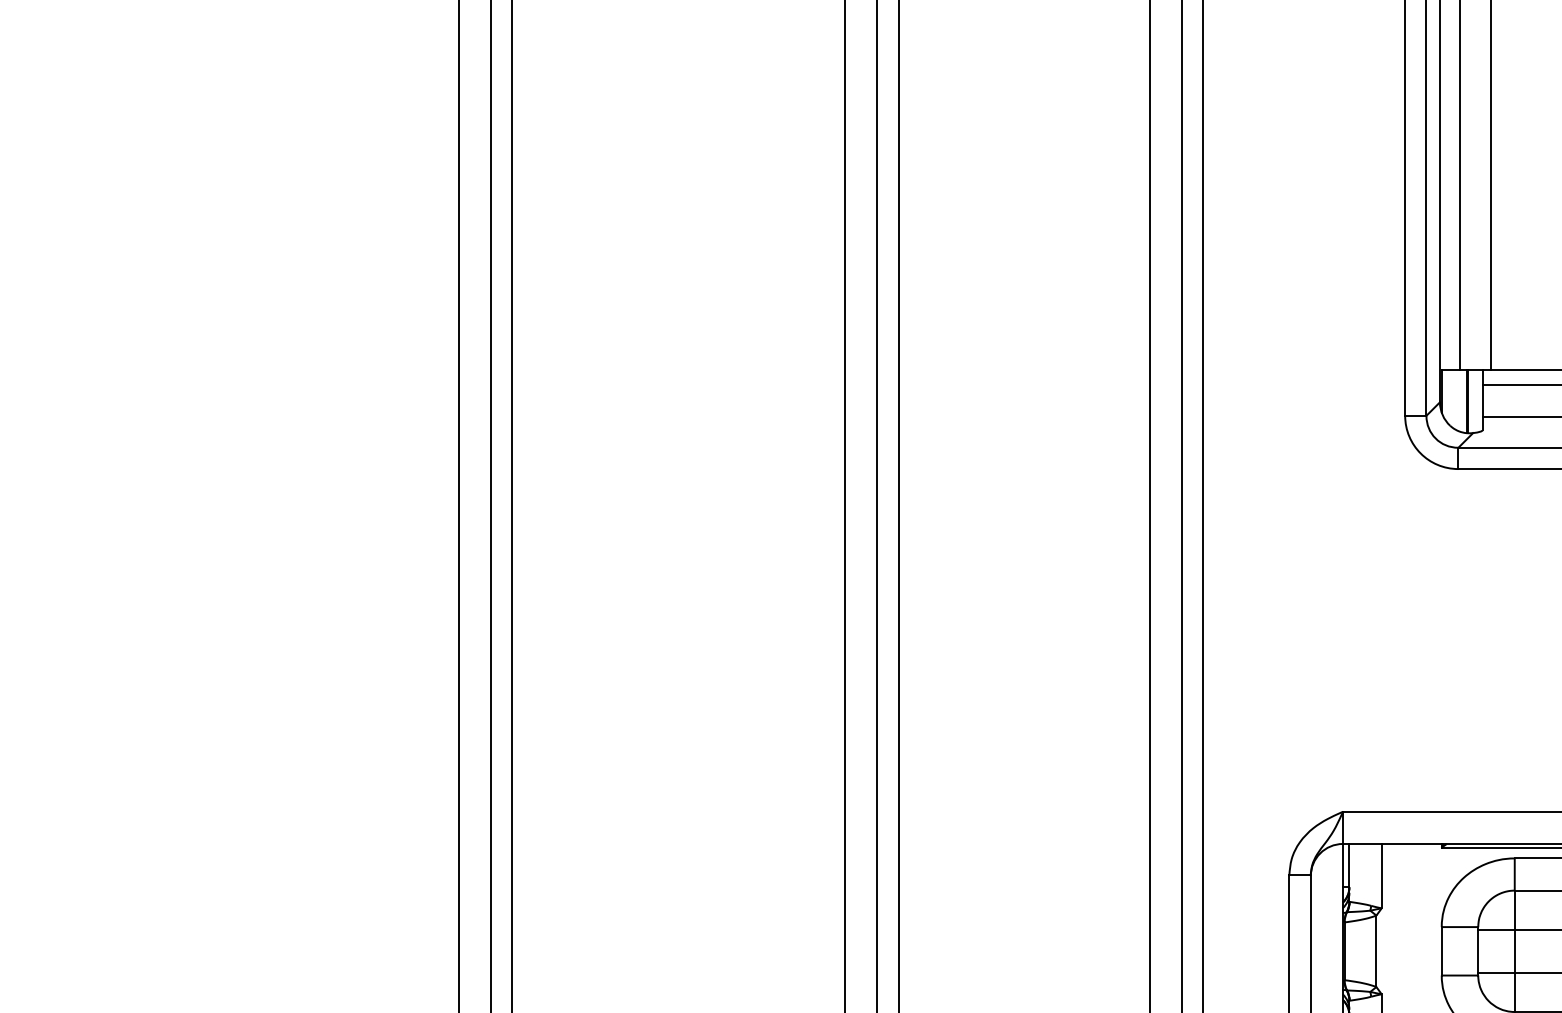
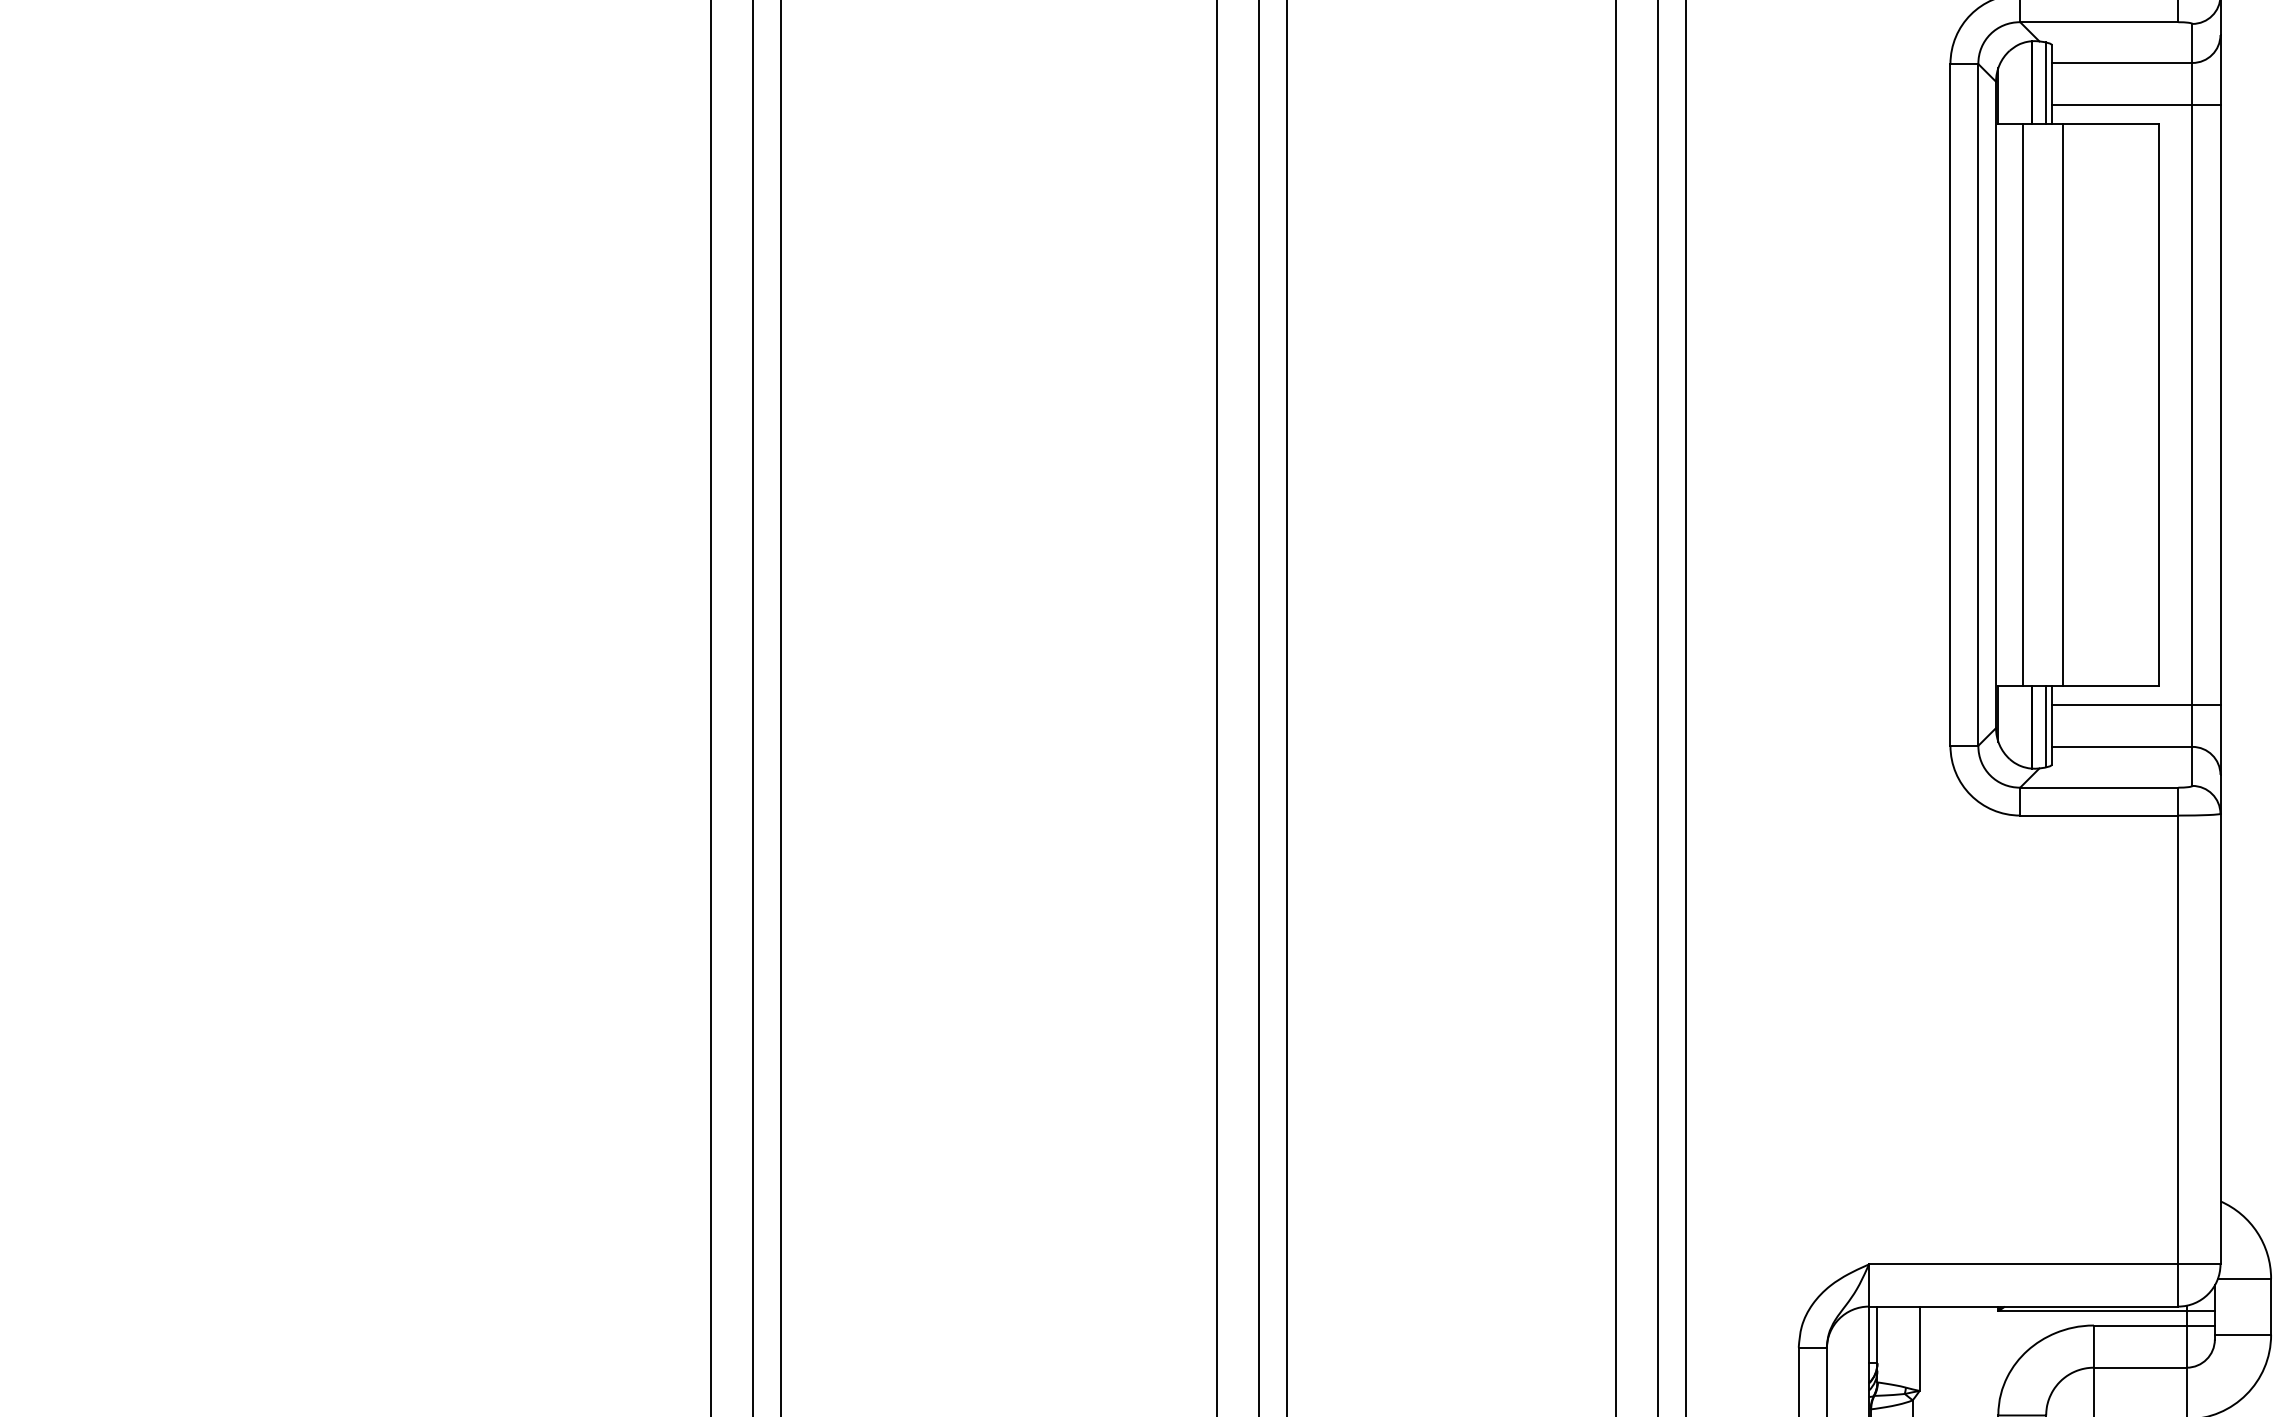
line: (1478, 401) -> (2046, 726), added

